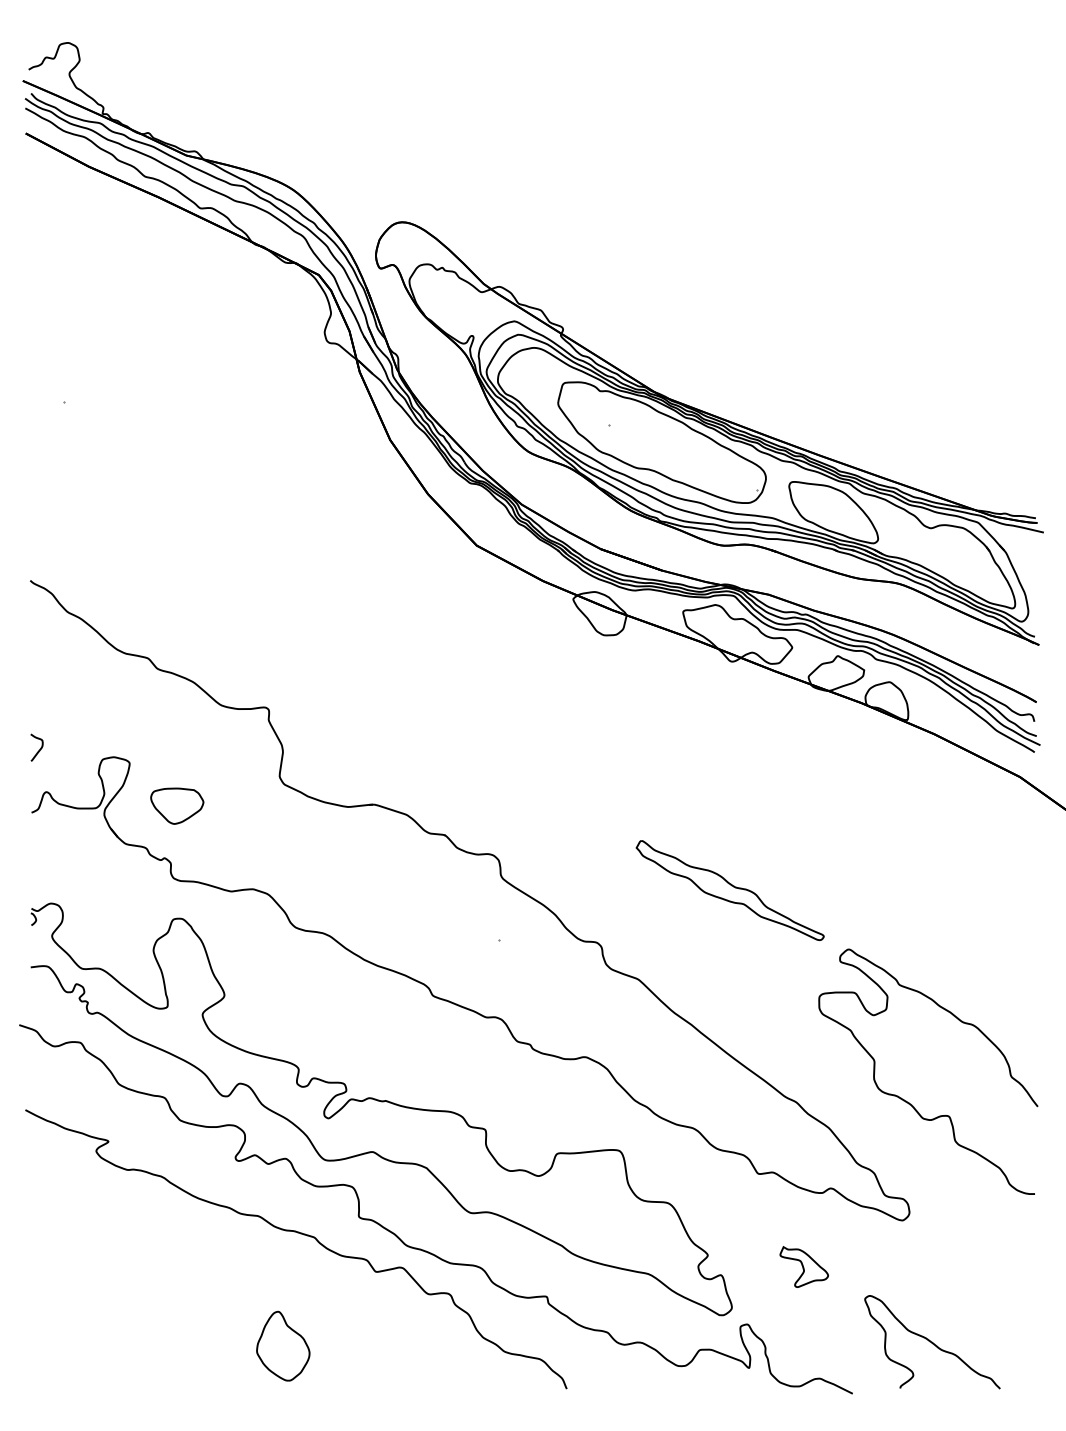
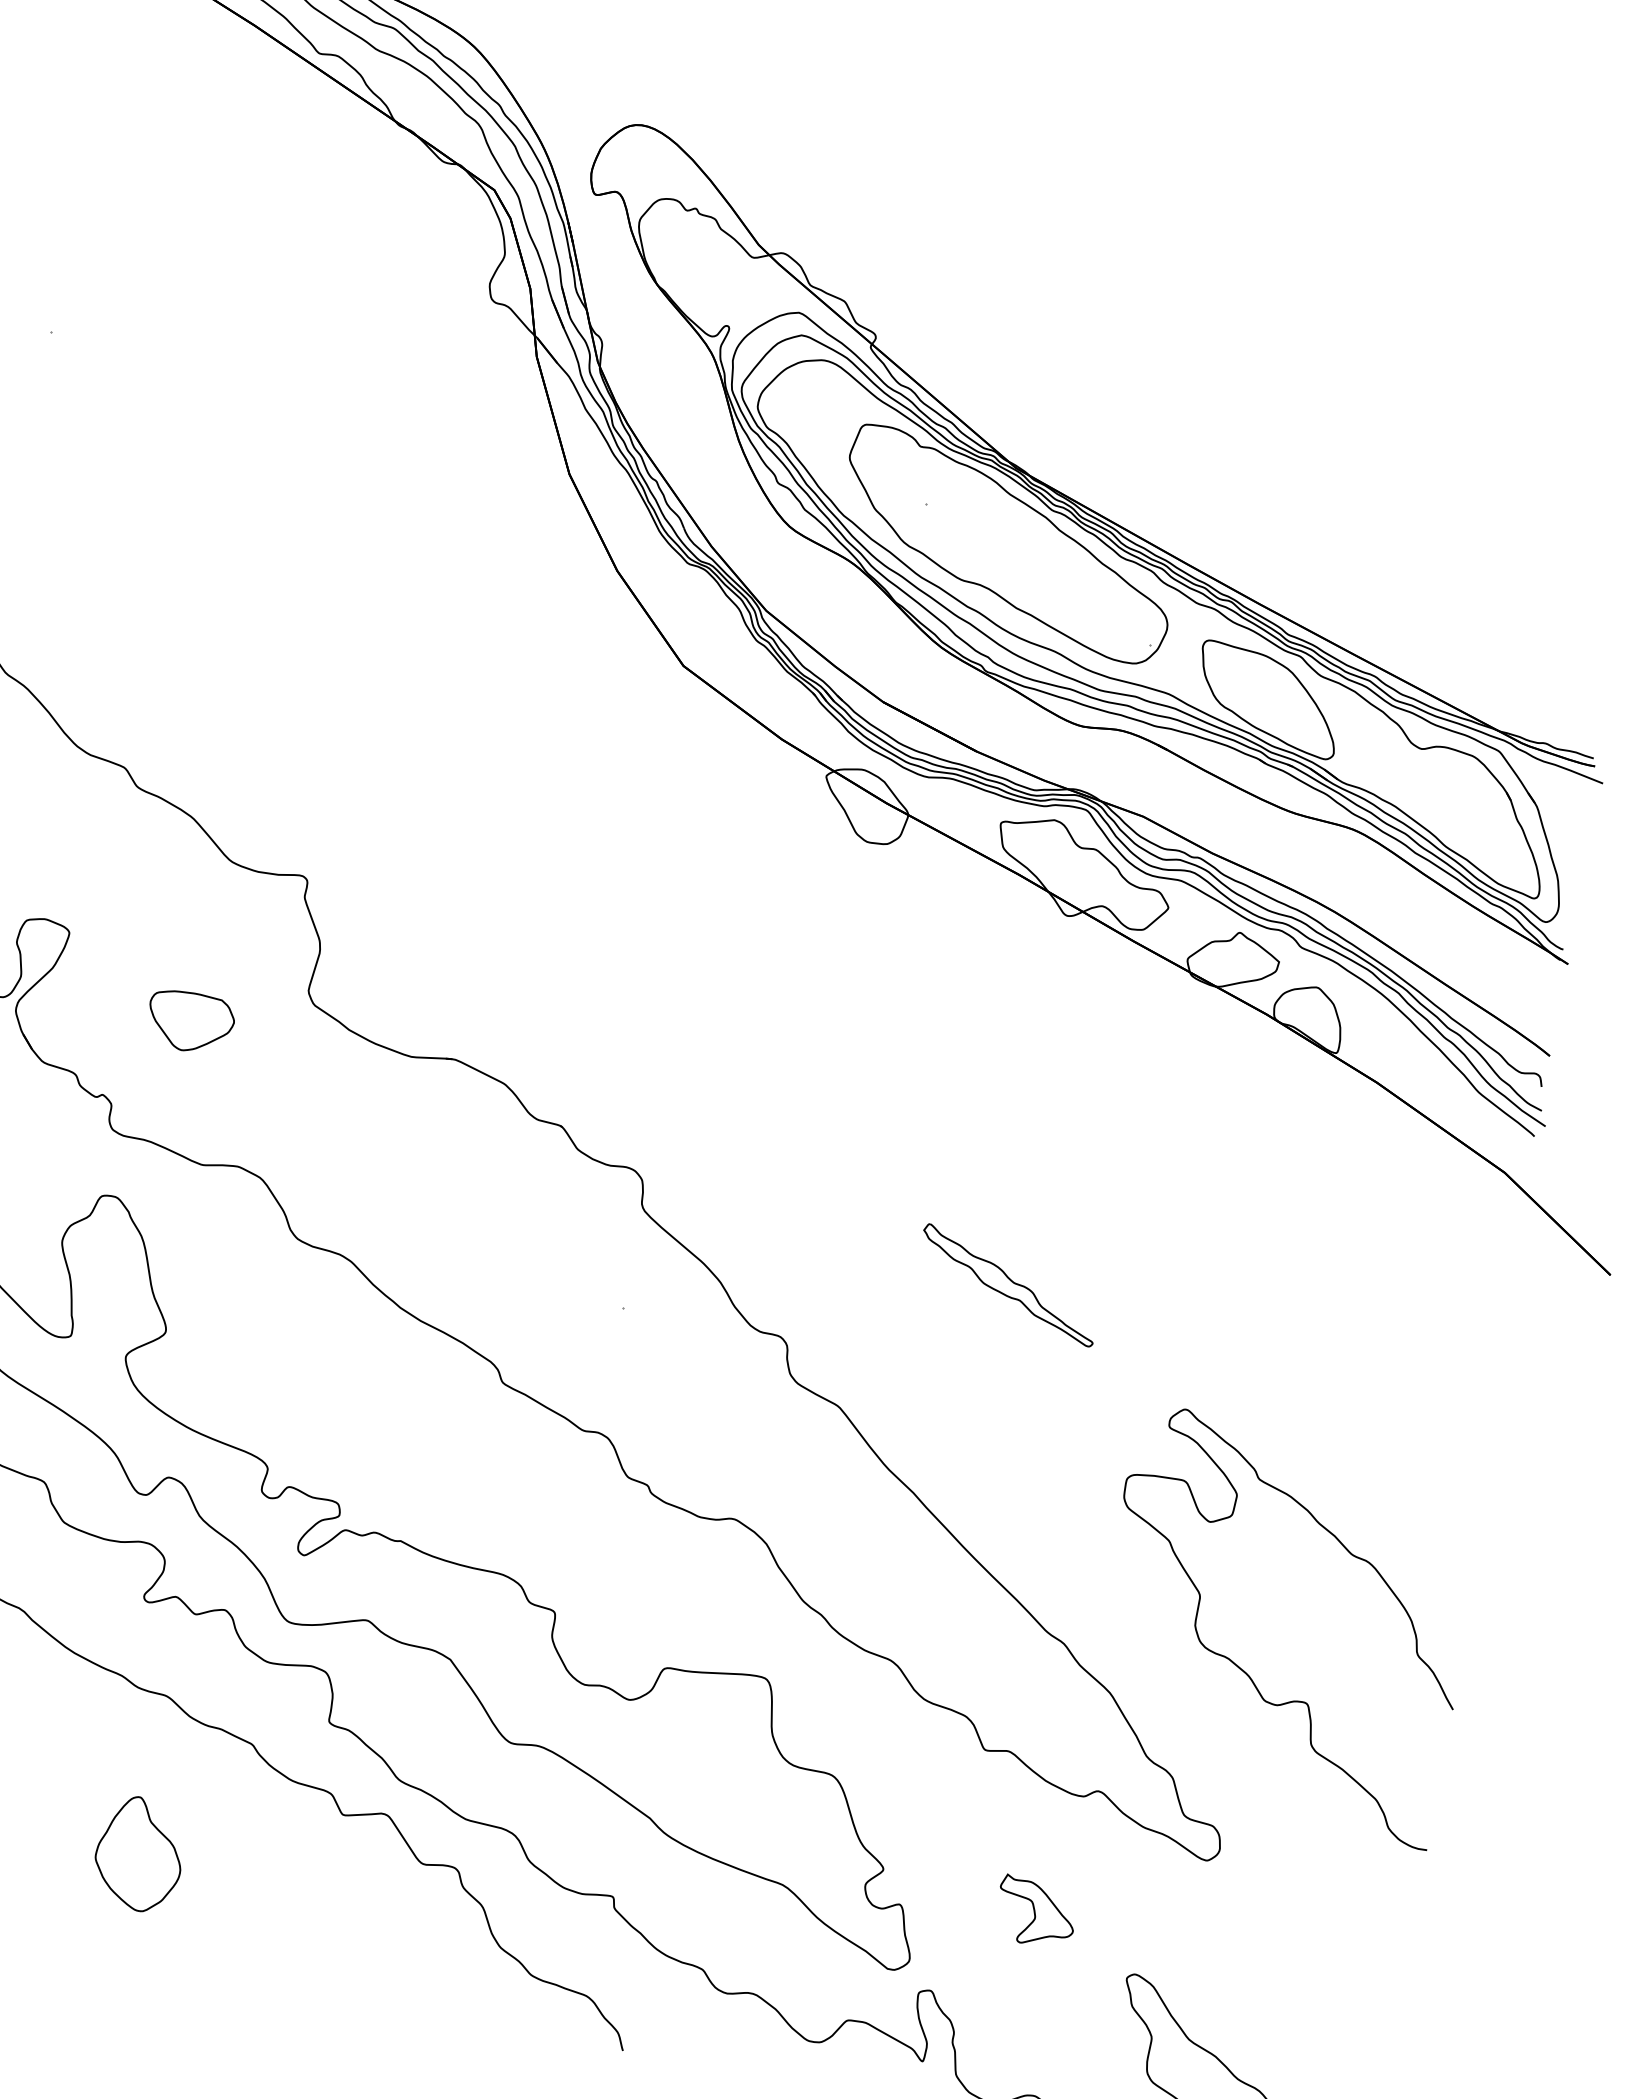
part: (177, 805) -> (191, 1021), moved
part: (729, 890) -> (1007, 1285), size x0.6
part: (283, 1345) -> (139, 1853), moved

